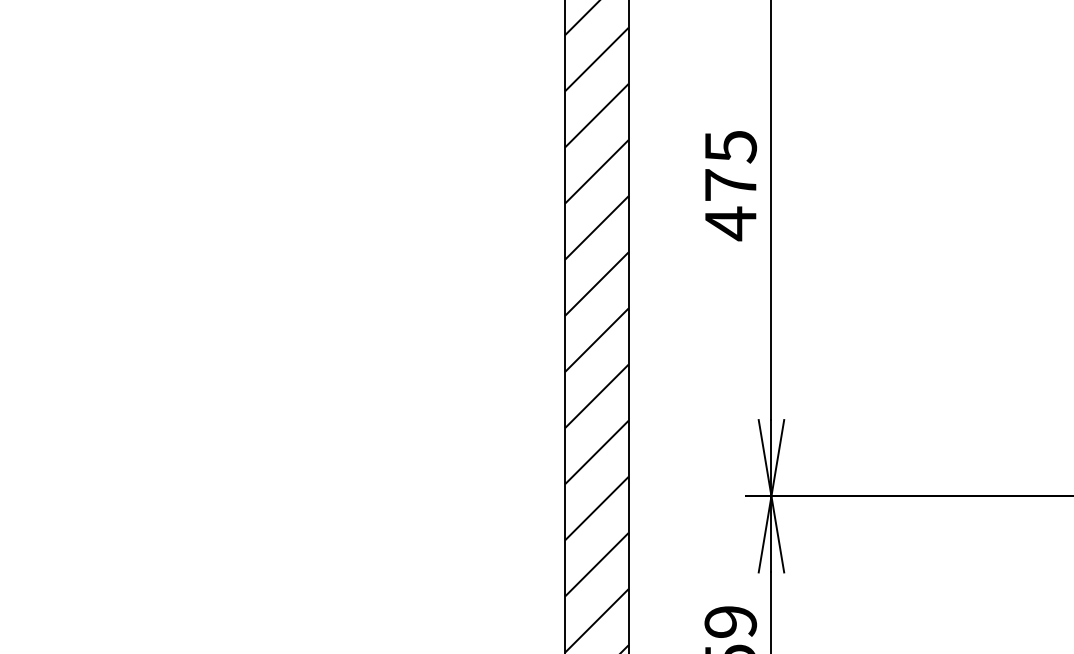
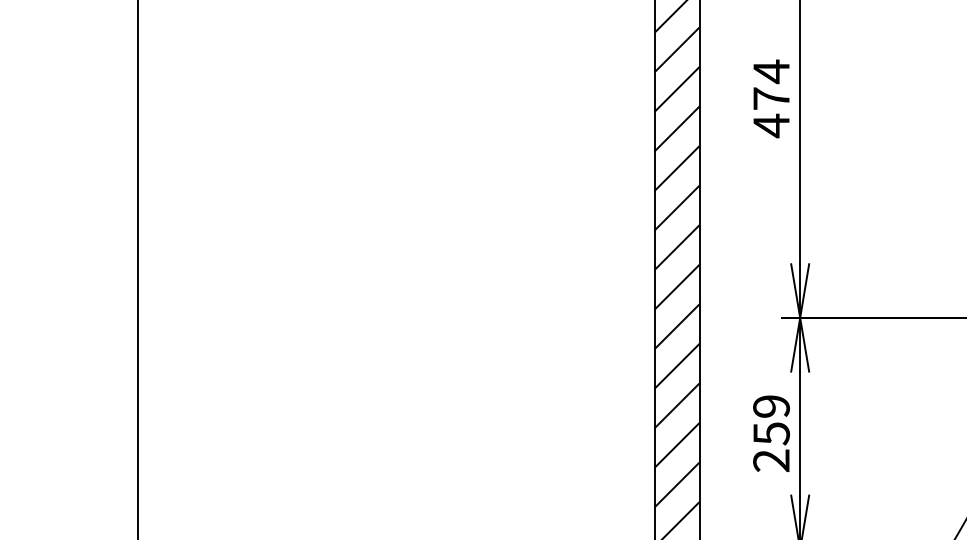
text: (730, 146) -> (771, 71), 475 -> 474

